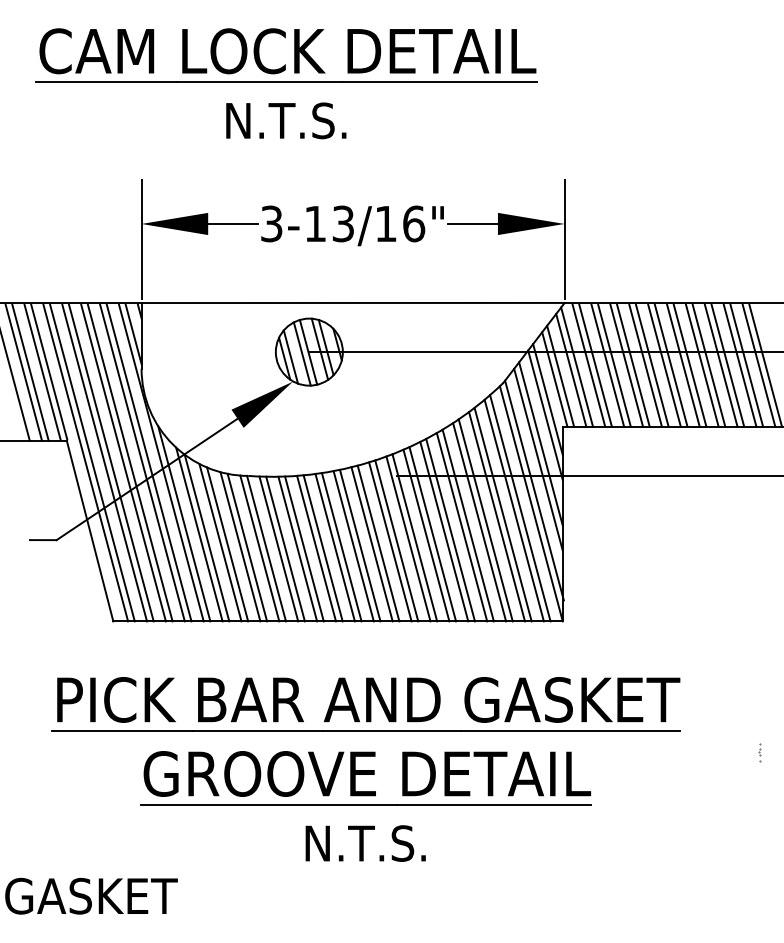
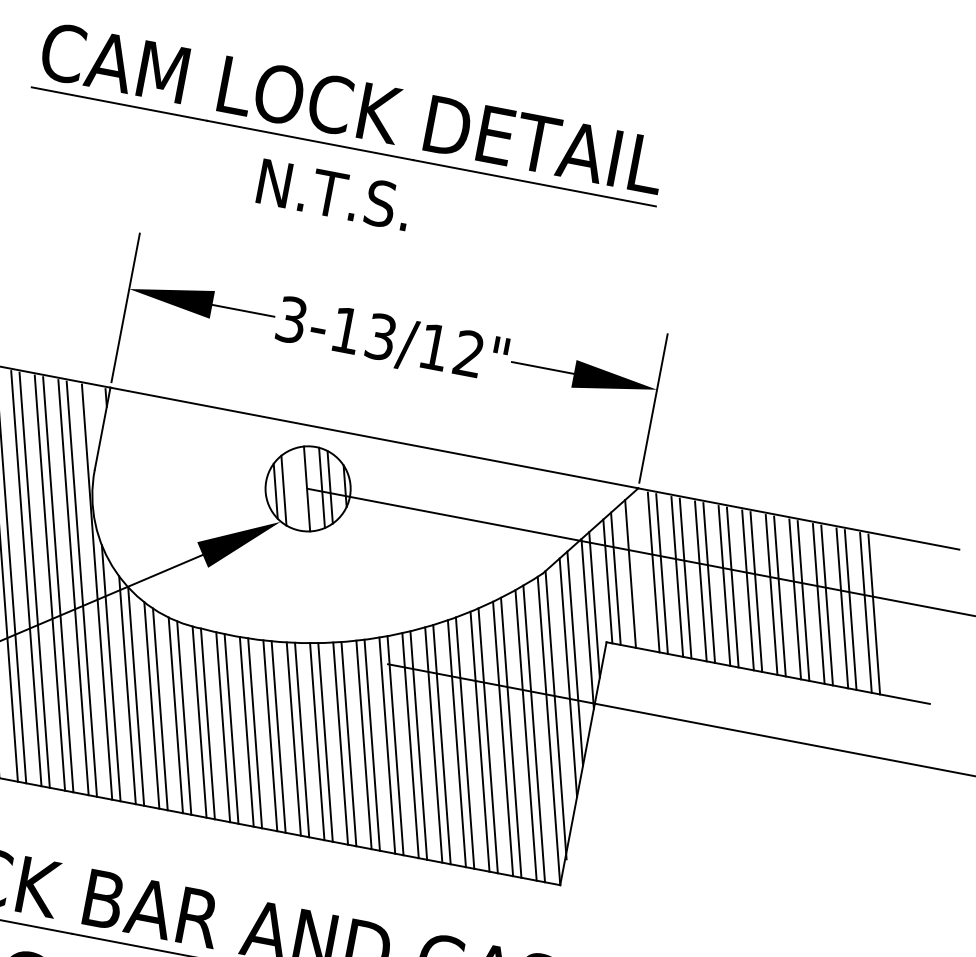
text: (414, 223) -> (469, 353), 3-13/16" -> 3-13/12"
line: (133, 334) -> (92, 425), removed
line: (301, 353) -> (297, 488), removed
line: (577, 366) -> (639, 570), removed

